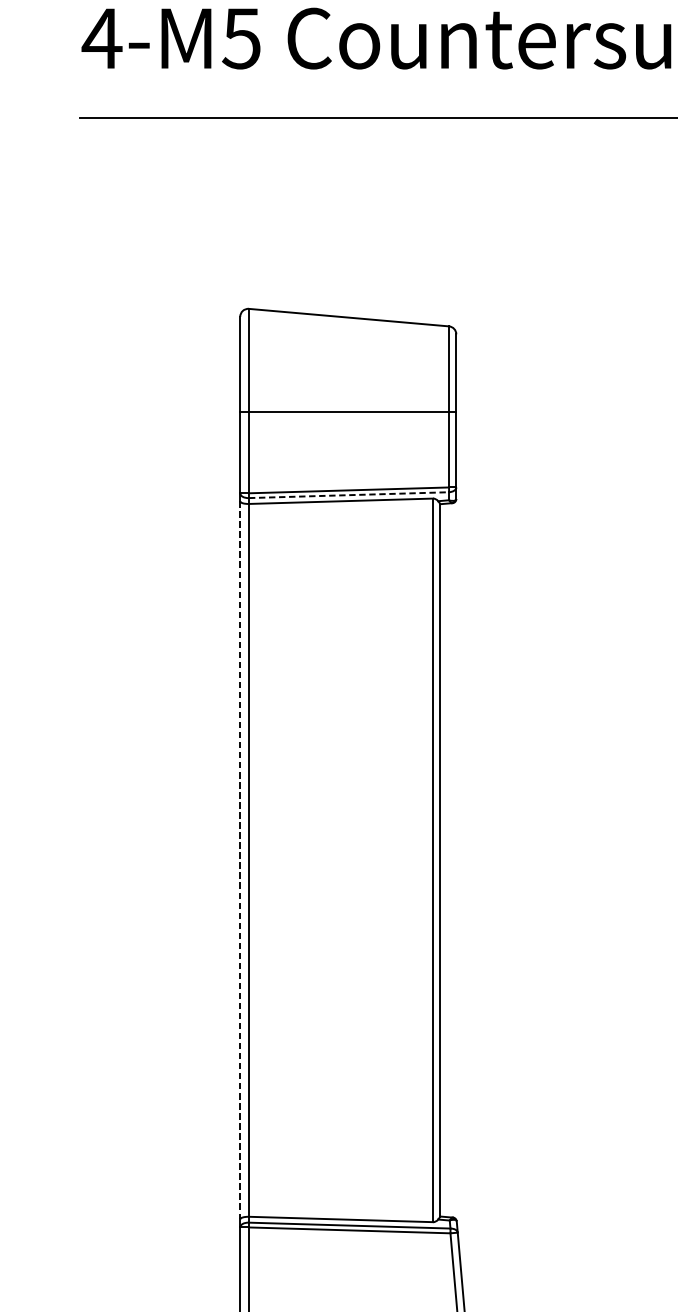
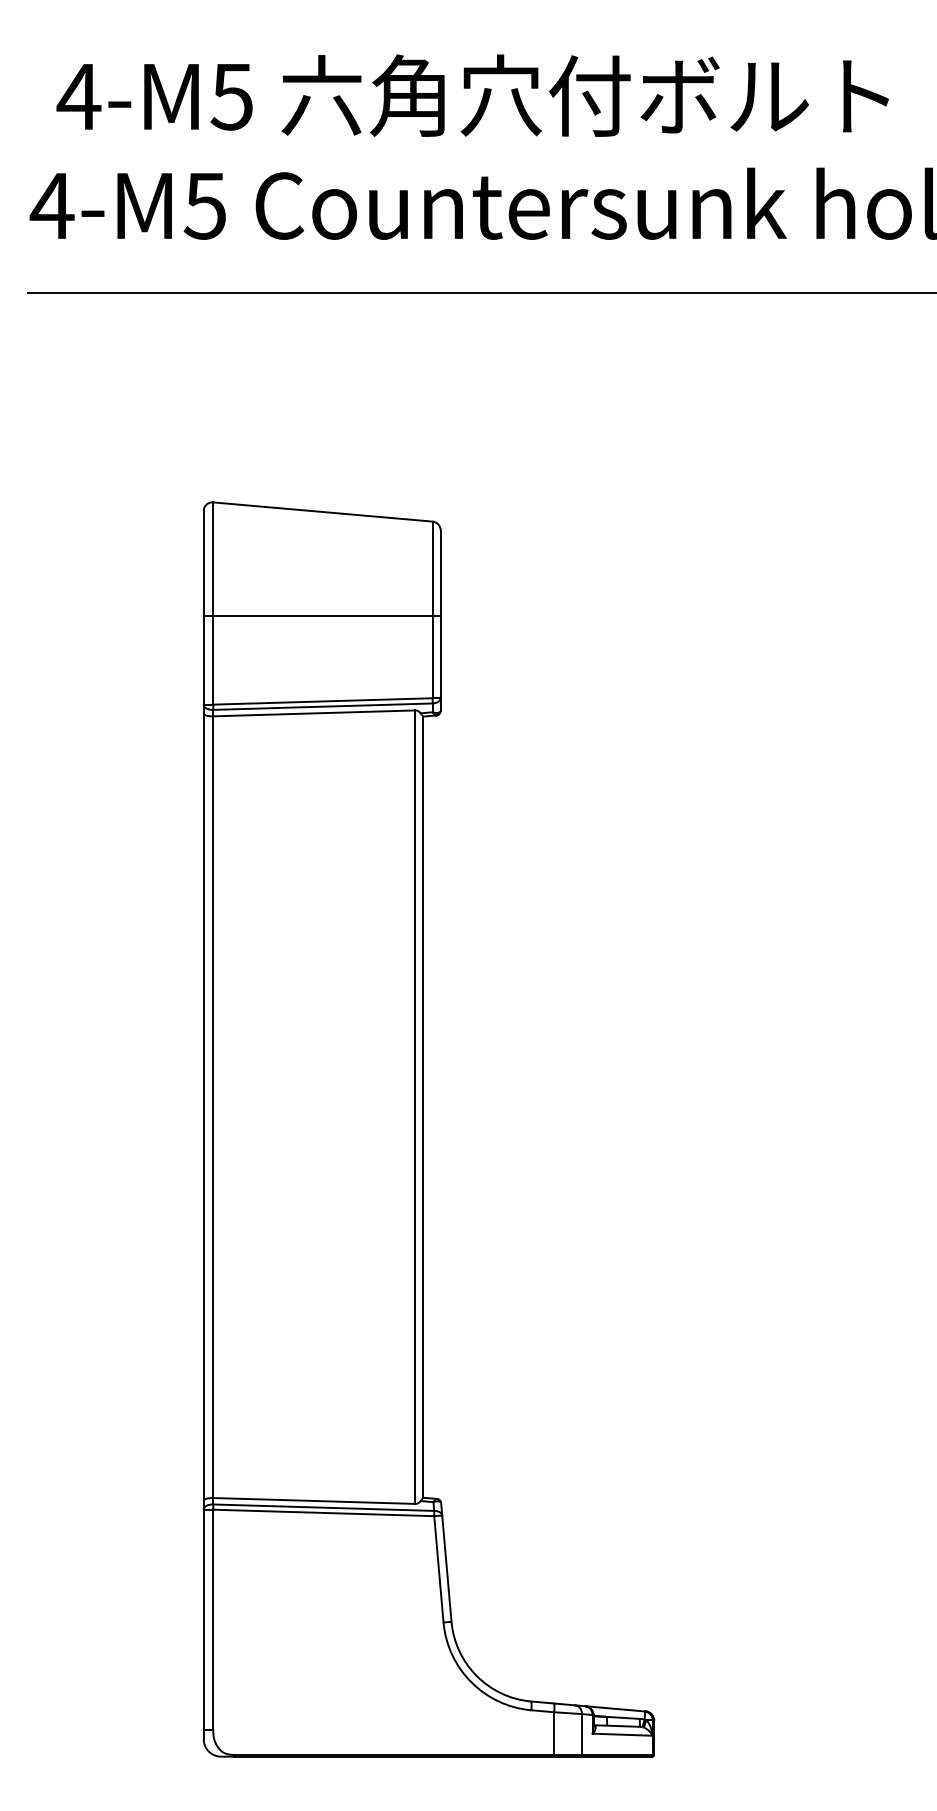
line: (348, 494) -> (322, 706), dashed -> solid
line: (240, 860) -> (203, 1107), dashed -> solid

